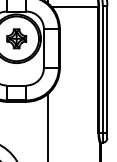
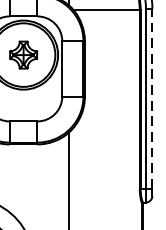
line: (107, 69) -> (152, 98), solid -> dashed

